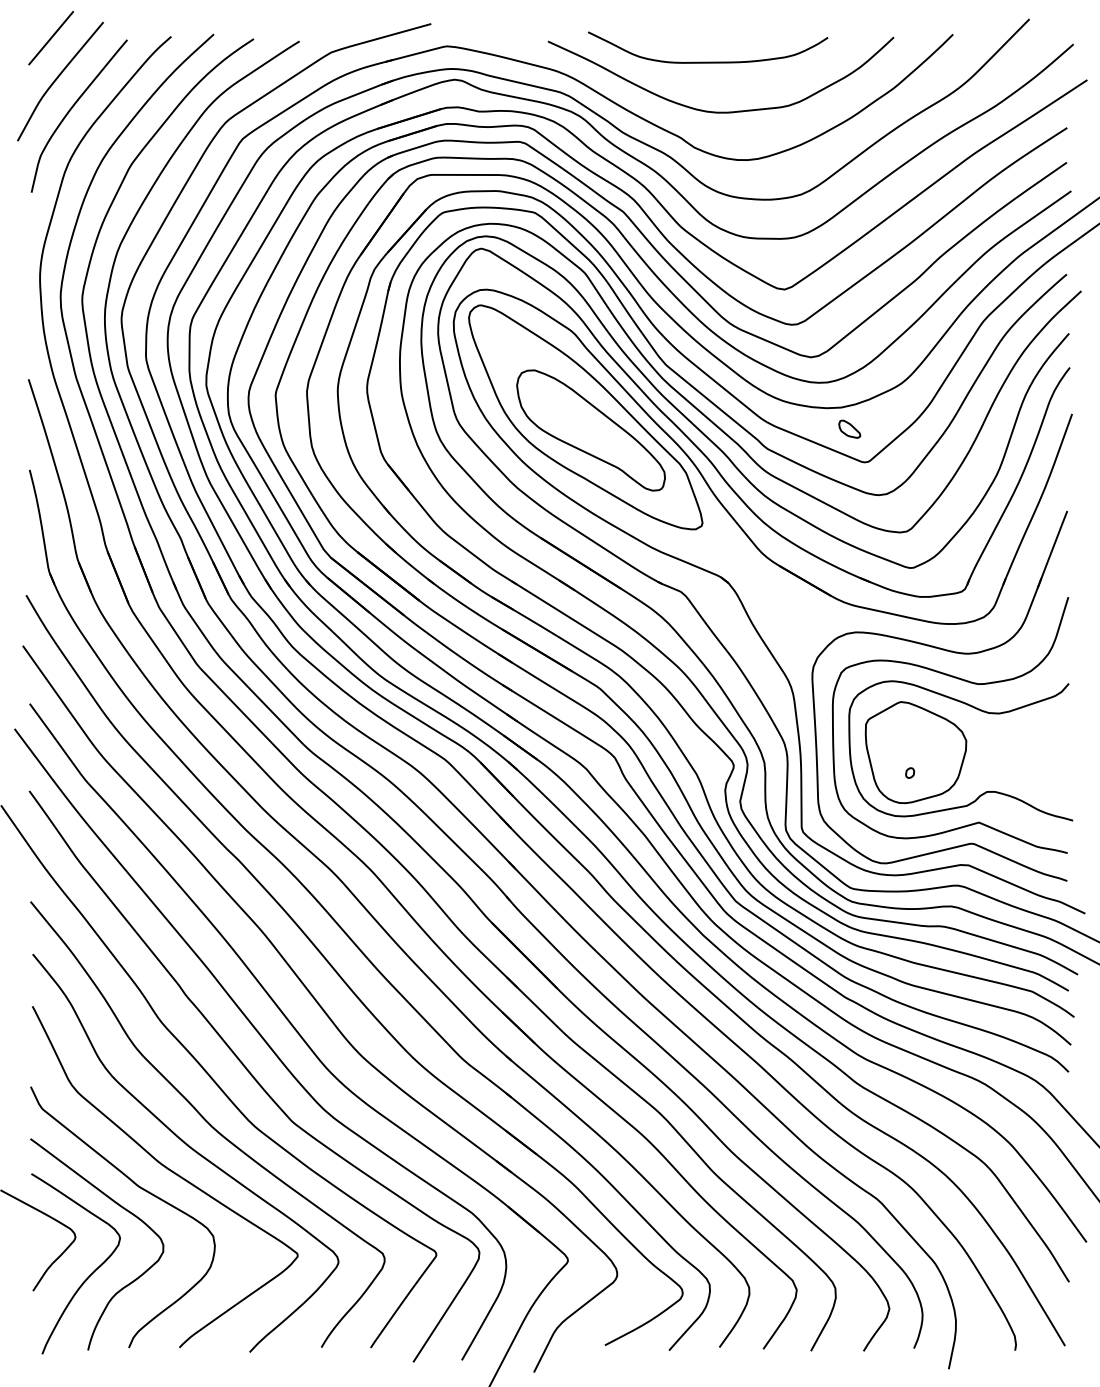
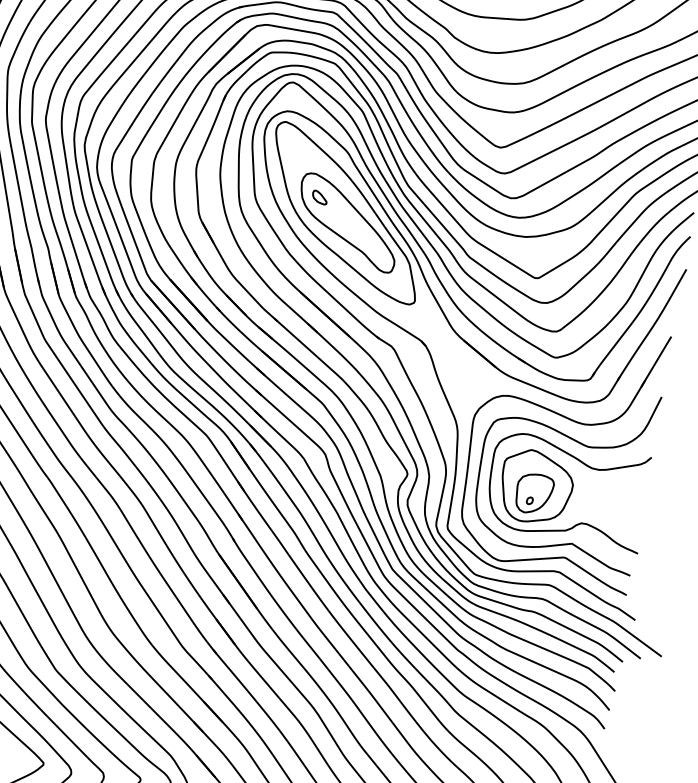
part: (849, 428) -> (319, 197), moved
part: (914, 762) -> (534, 493), added

